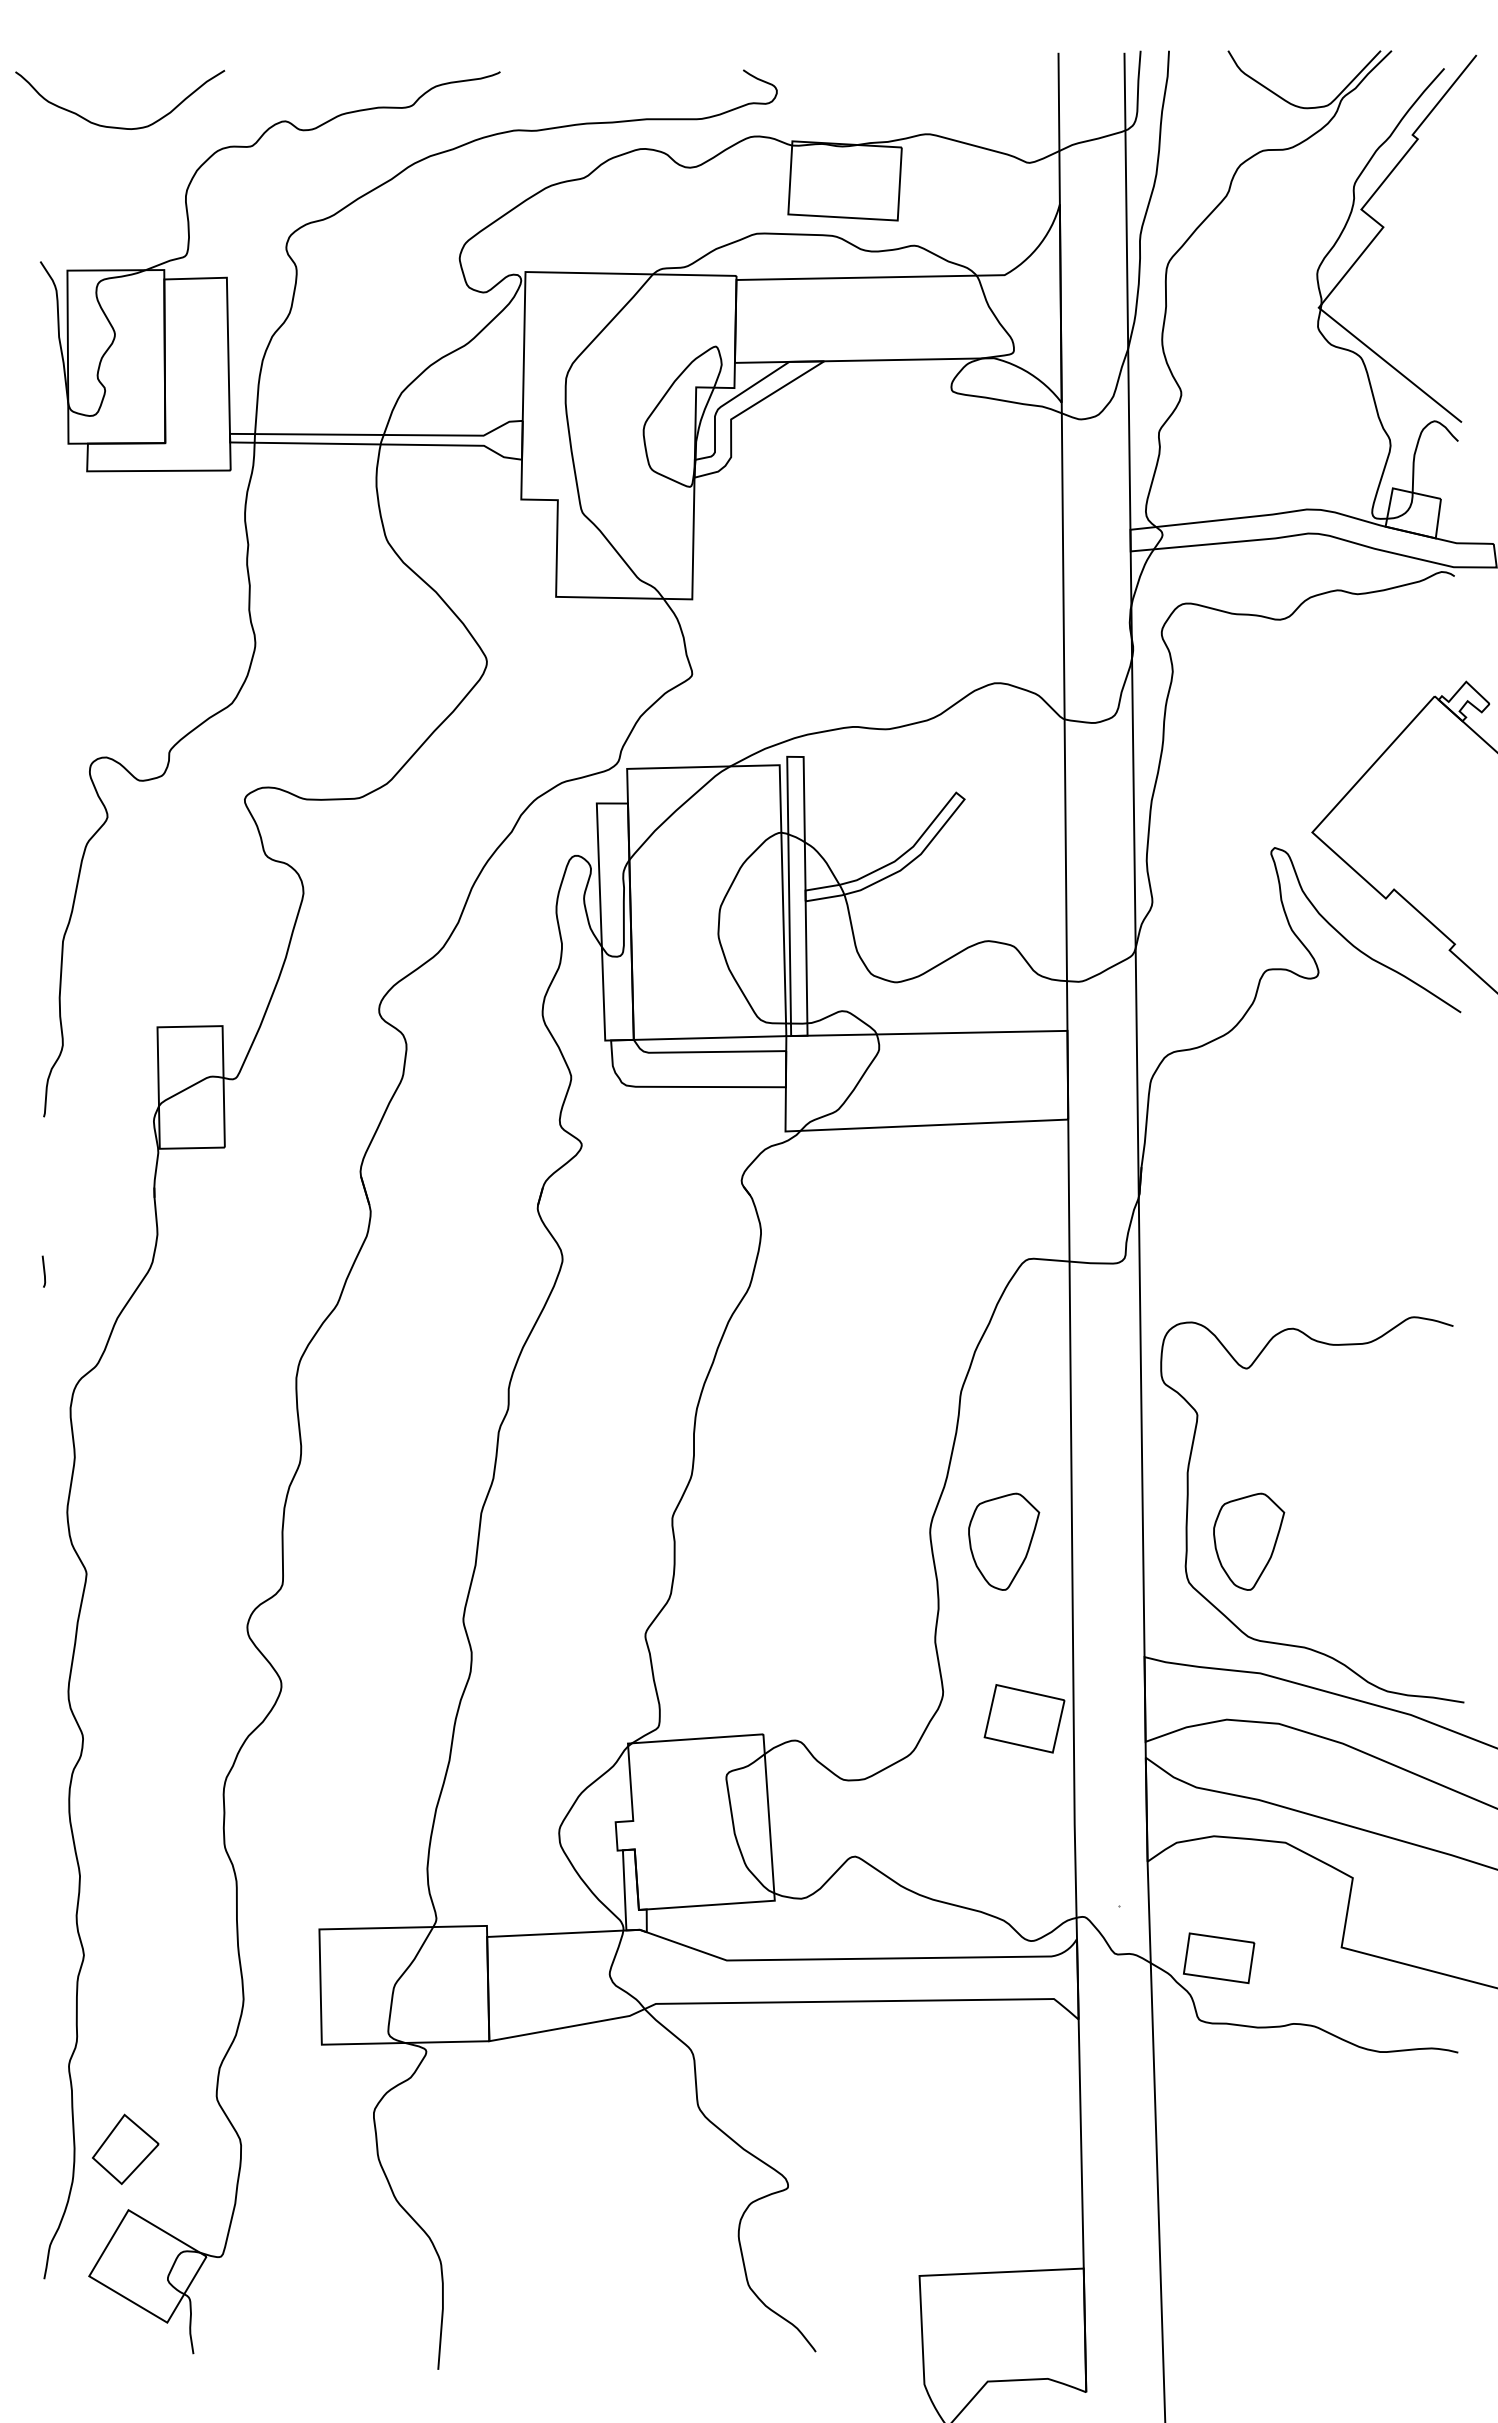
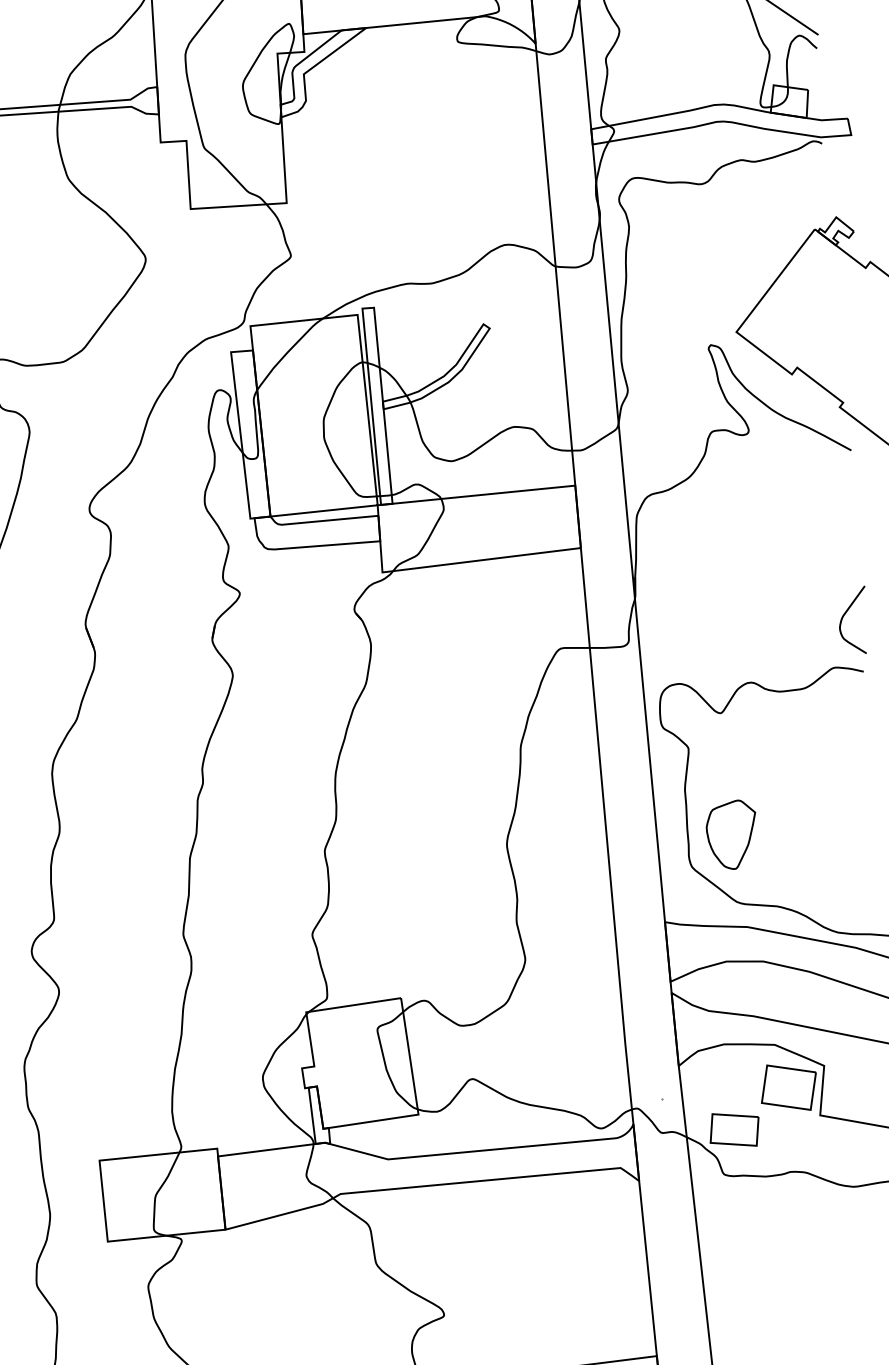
curve: (1431, 1246) -> (843, 616), added
part: (1004, 1541) -> (559, 848), removed
part: (1024, 1718) -> (788, 1087), moved

